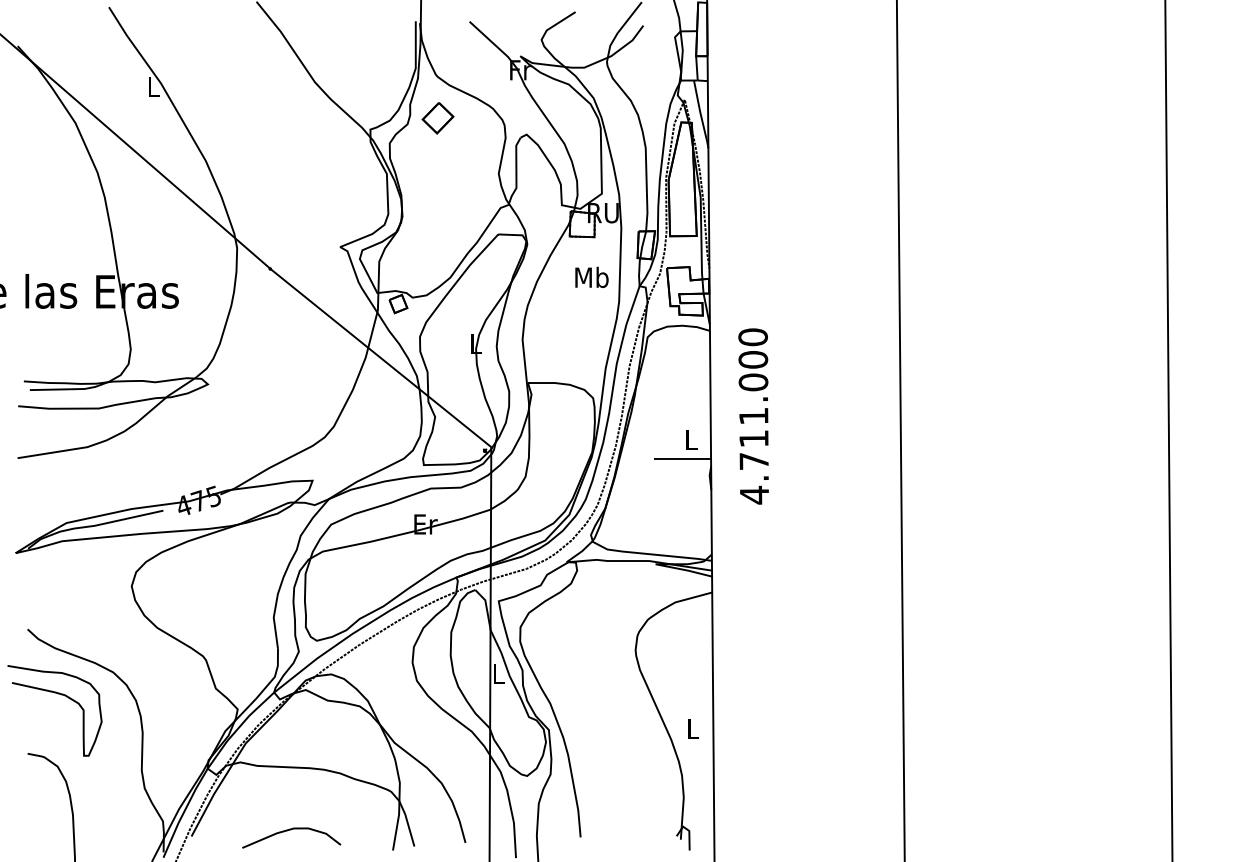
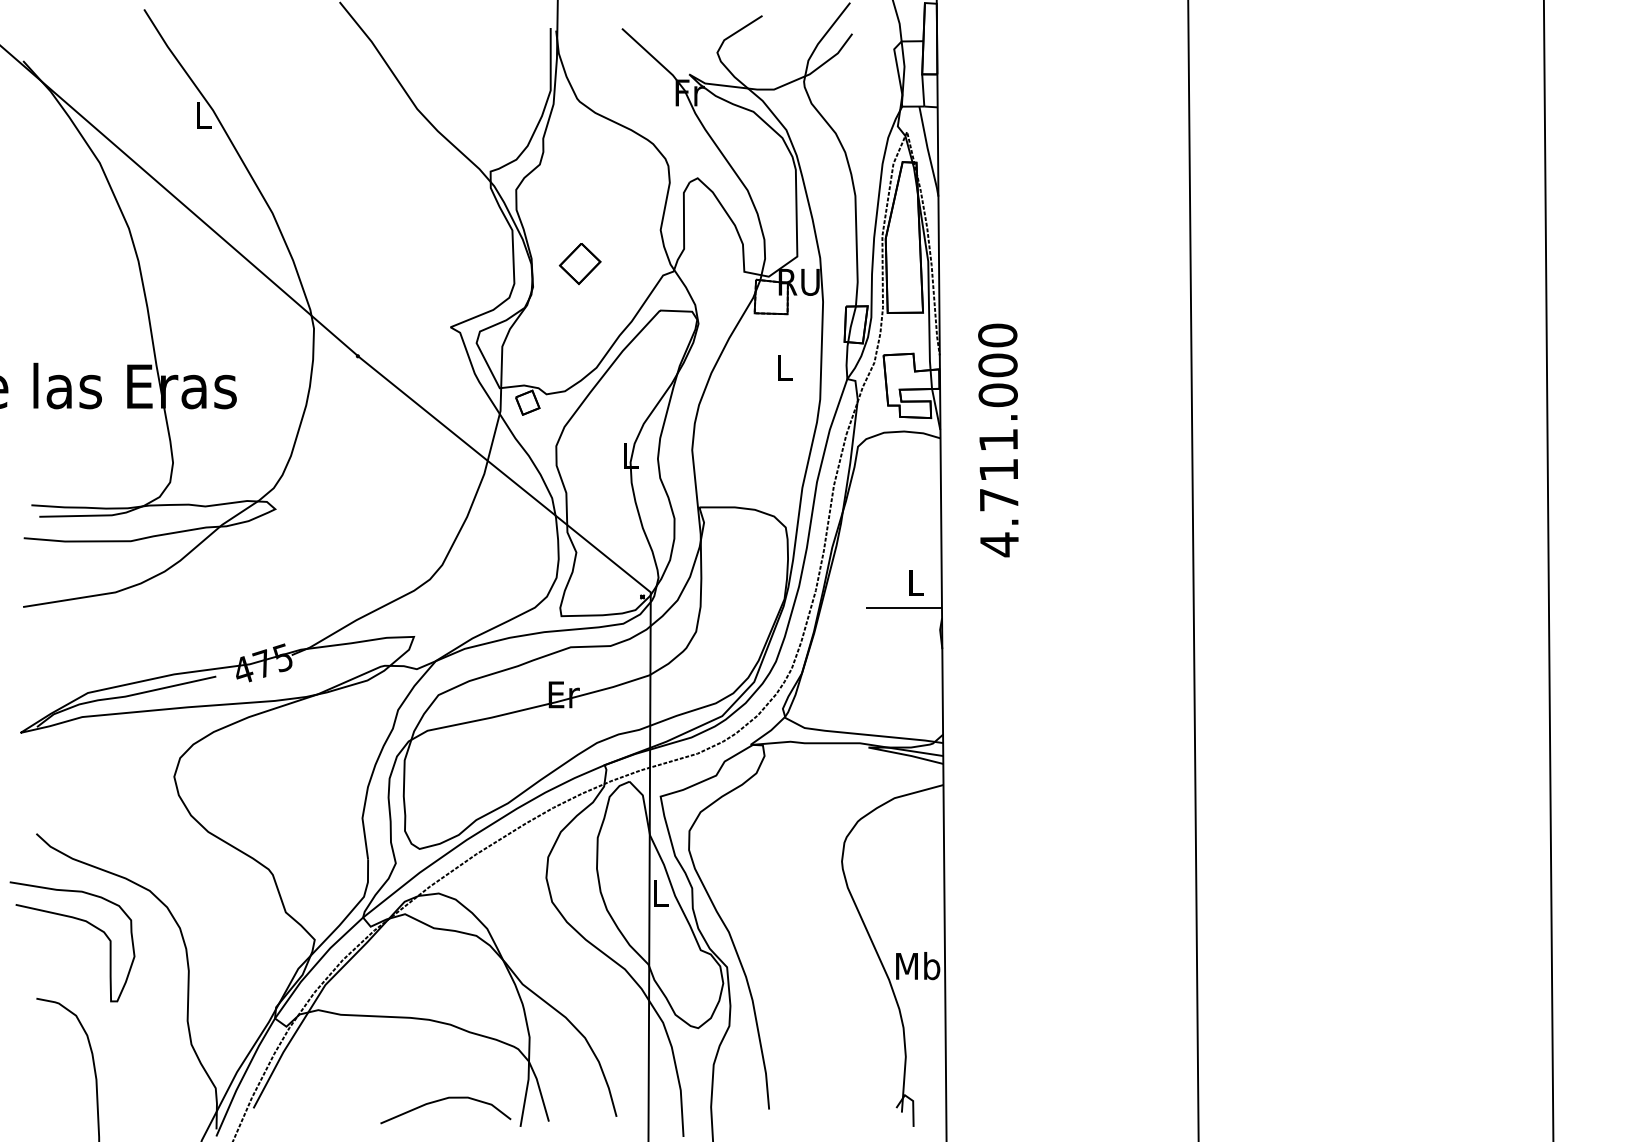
part: (437, 118) -> (579, 264), moved
text: (591, 277) -> (783, 367), Mb -> L
text: (753, 416) -> (998, 440), moved
text: (692, 728) -> (917, 965), L -> Mb
curve: (291, 830) -> (445, 1100), moved

